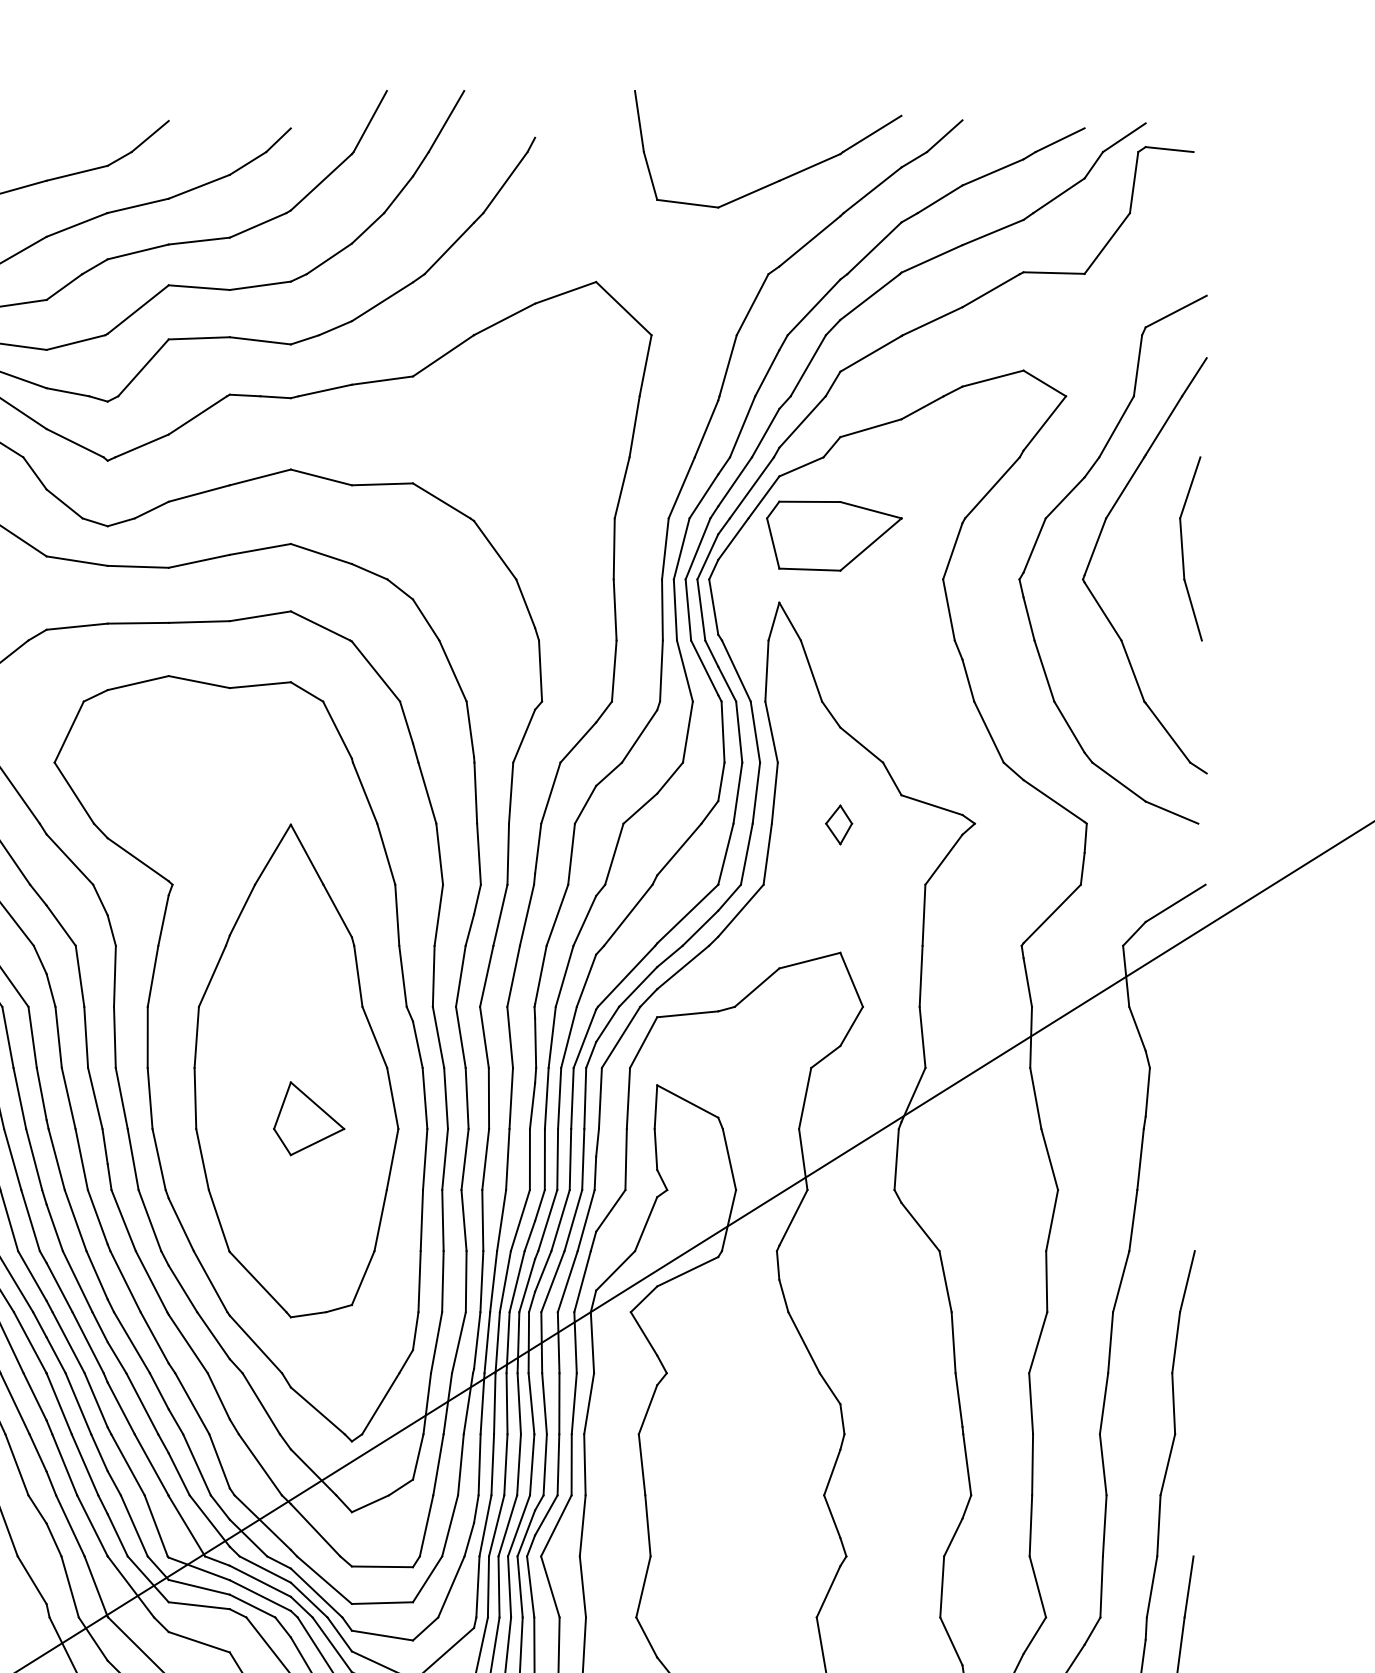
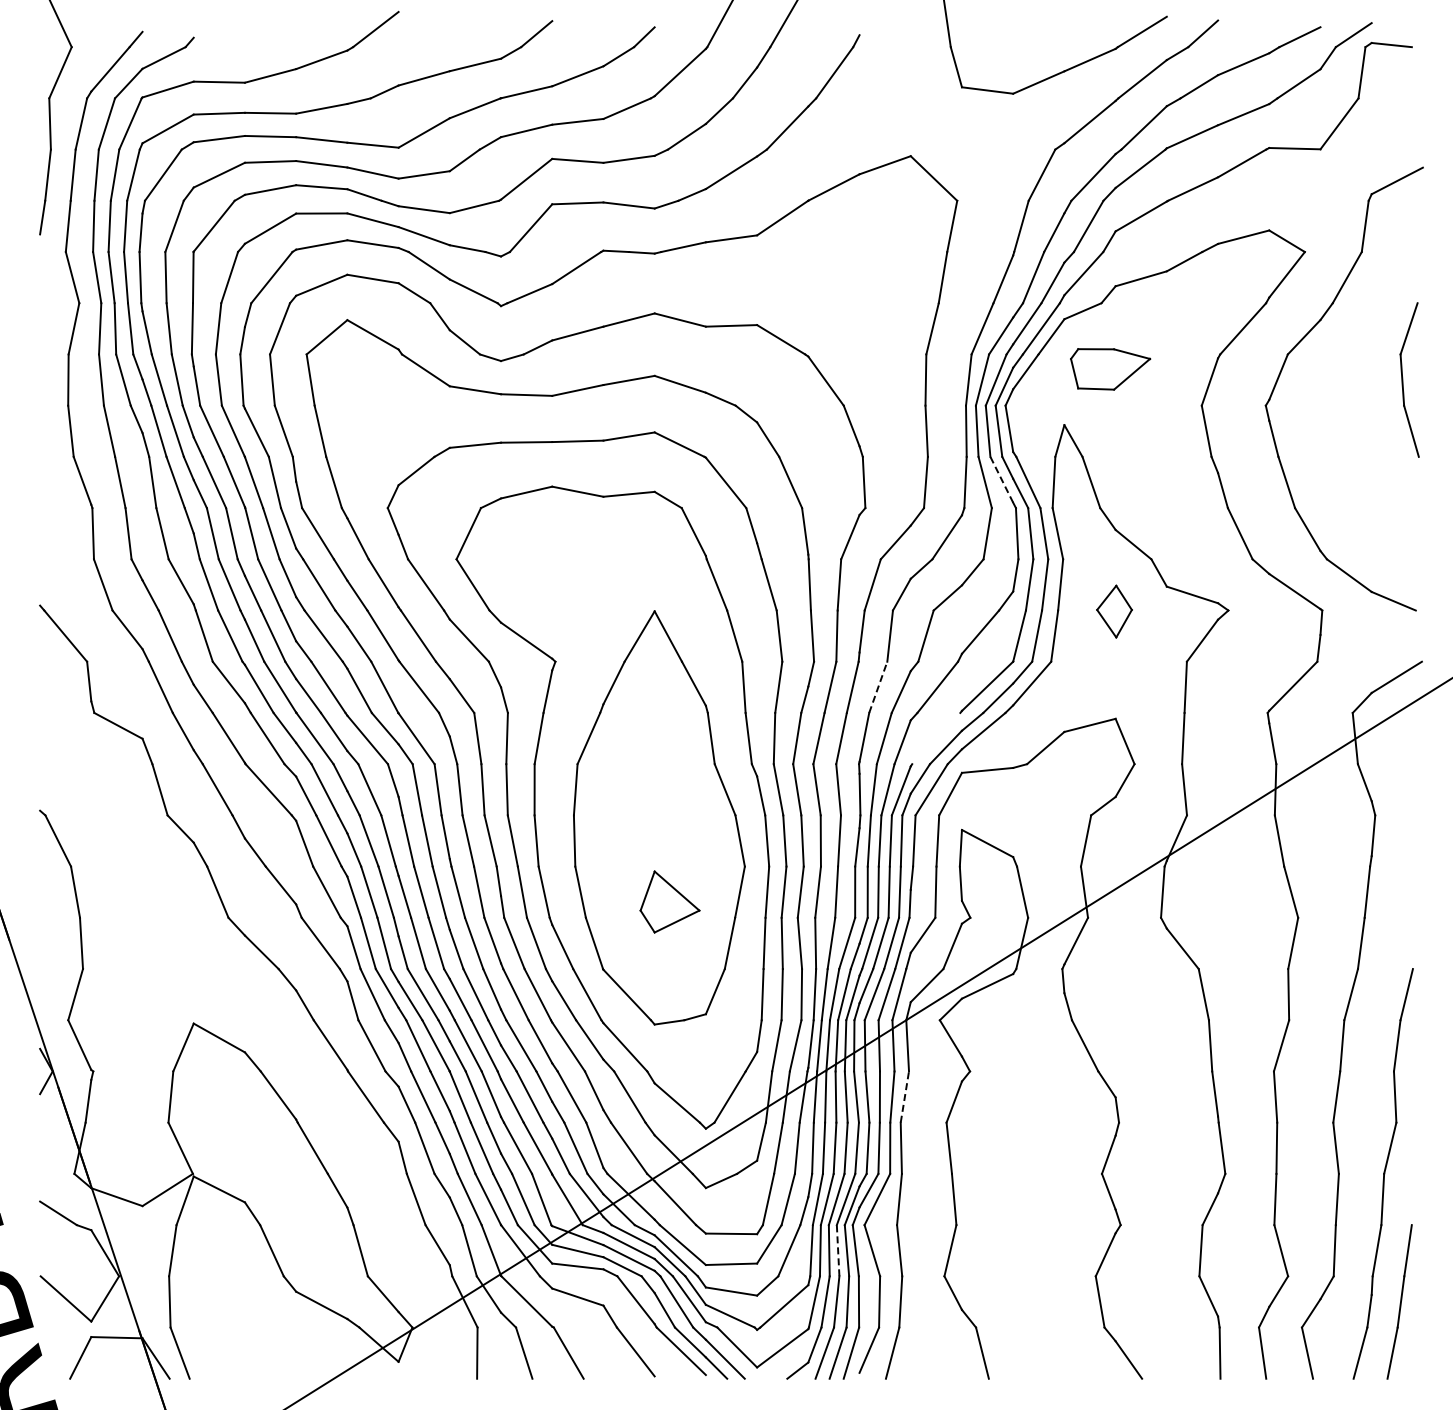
part: (834, 536) -> (1110, 369), size x0.7
part: (1097, 544) -> (1331, 376), removed
line: (704, 667) -> (1001, 479), solid -> dashed
part: (839, 824) -> (1114, 611), size x1.6
line: (557, 914) -> (878, 686), solid -> dashed
line: (626, 976) -> (936, 738), removed
part: (308, 1118) -> (669, 901), moved
line: (588, 1404) -> (904, 1097), solid -> dashed
line: (510, 1586) -> (838, 1250), solid -> dashed

